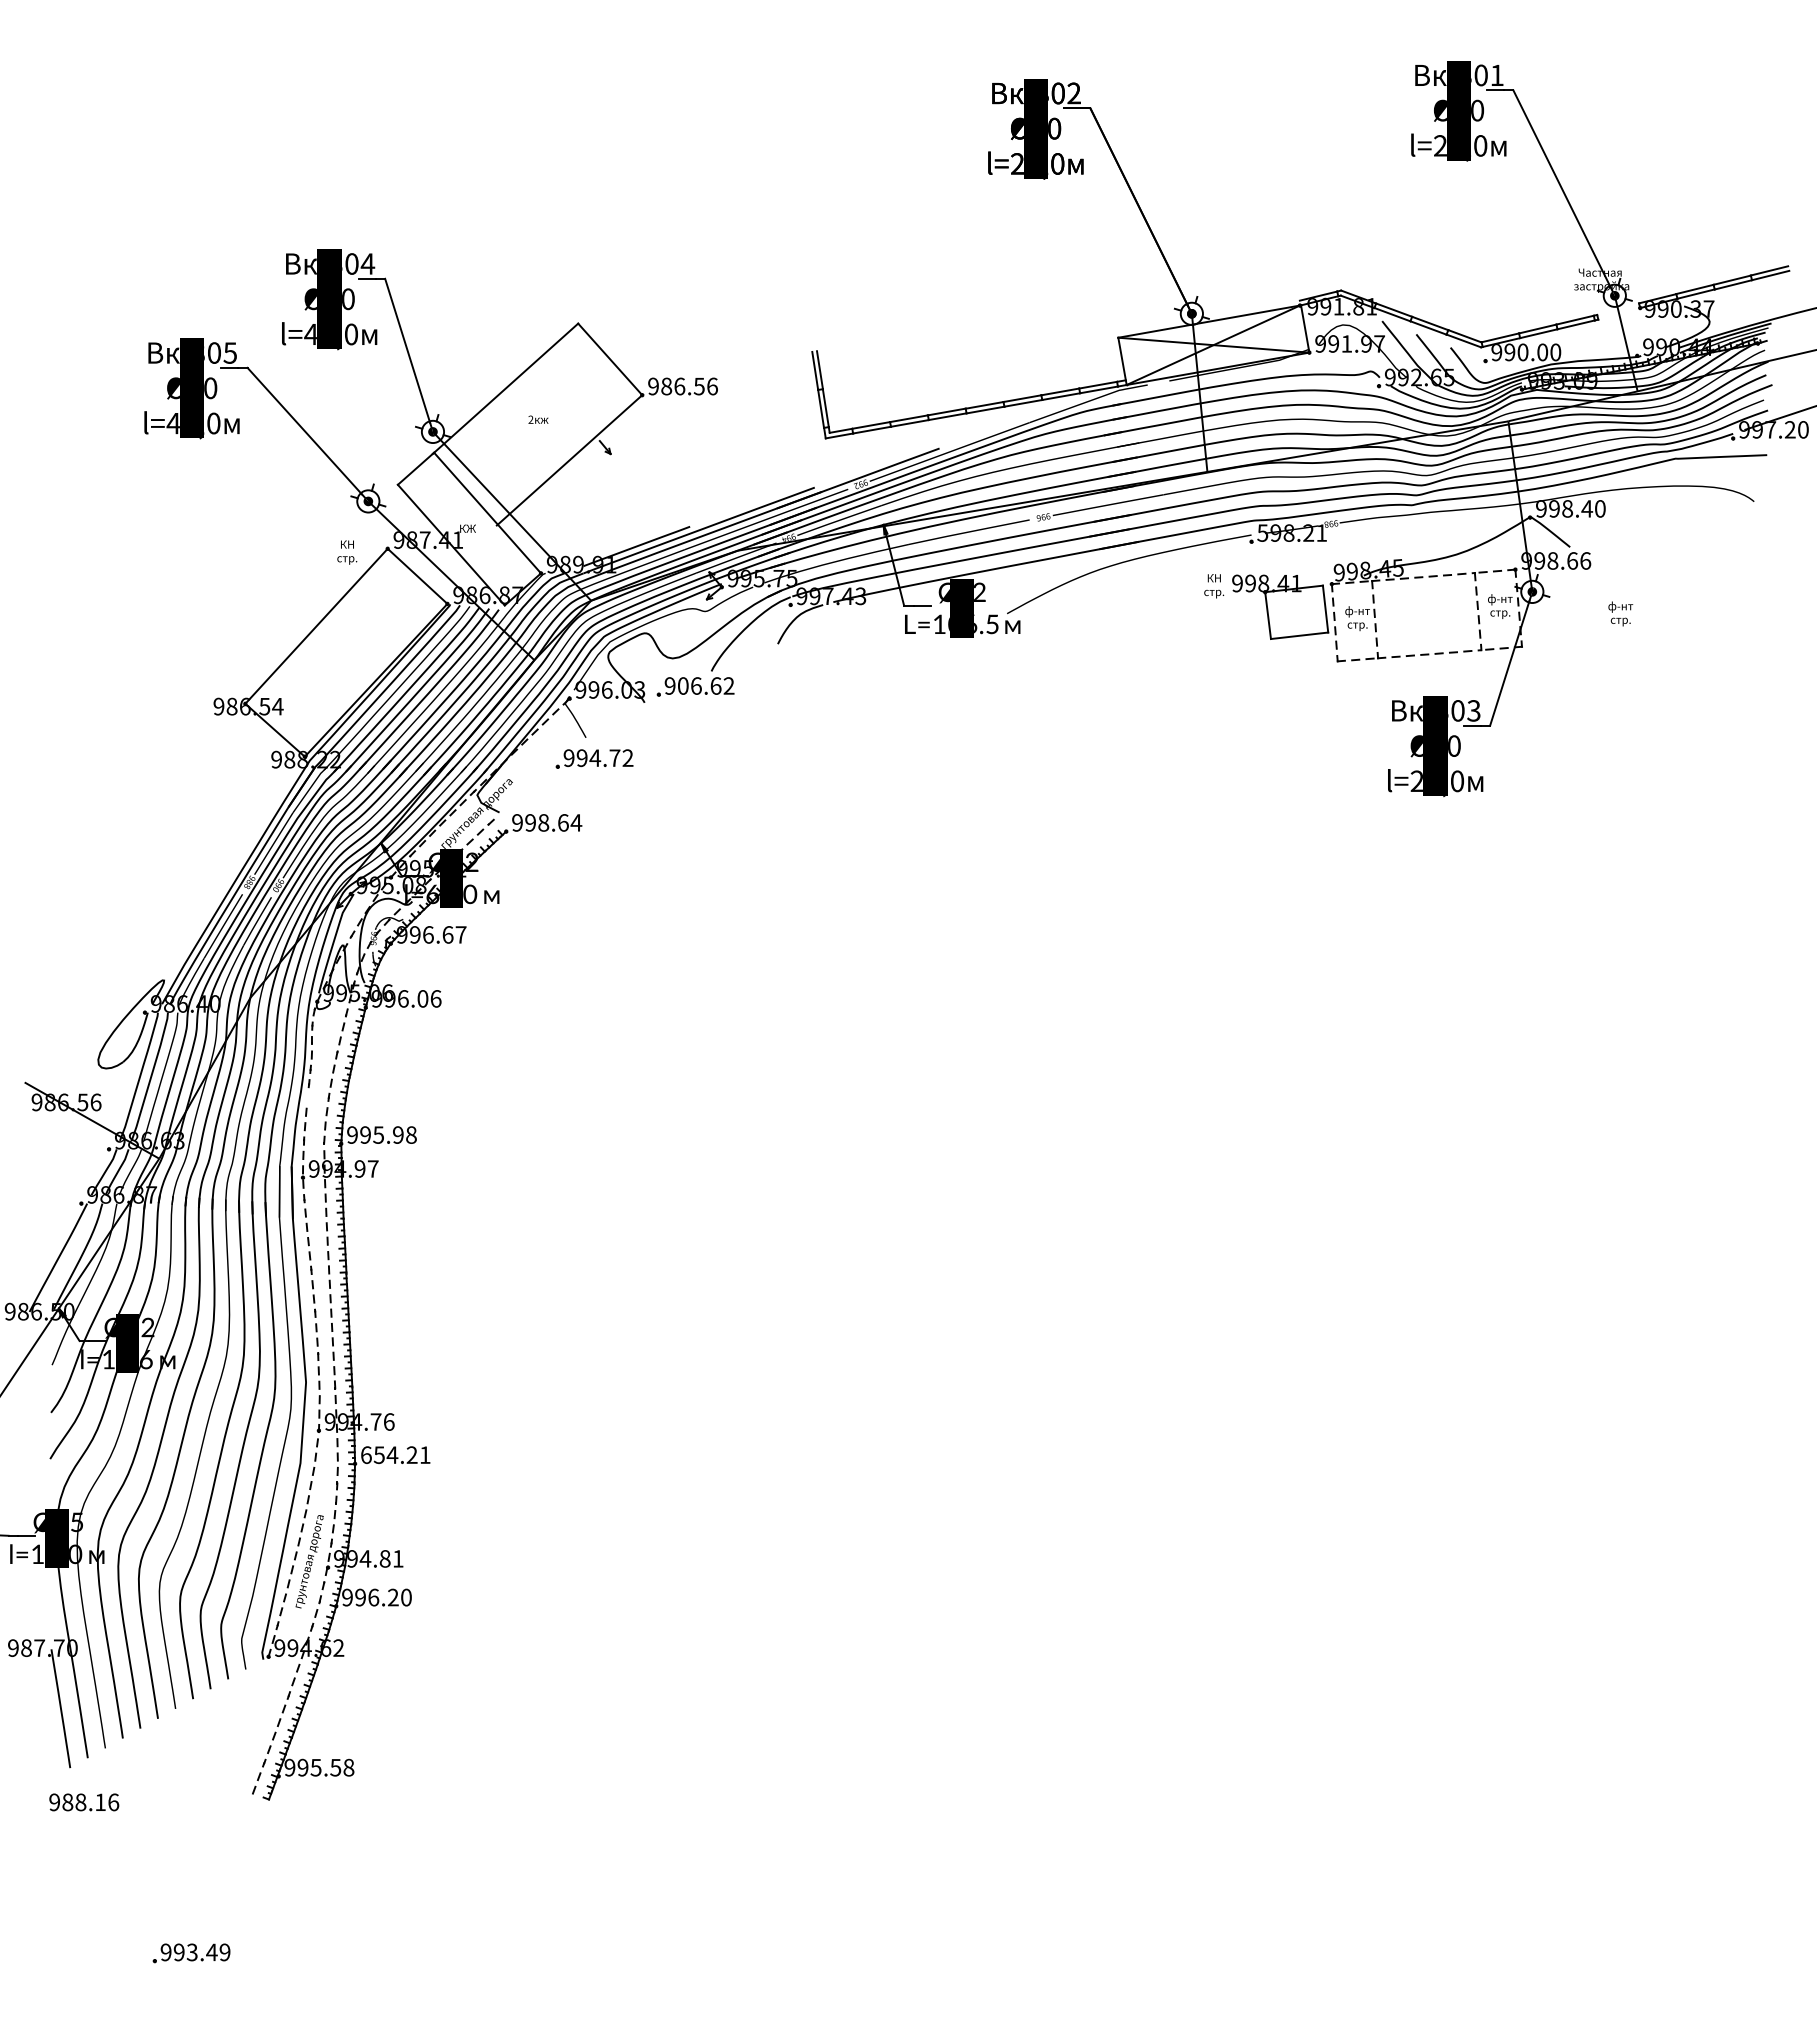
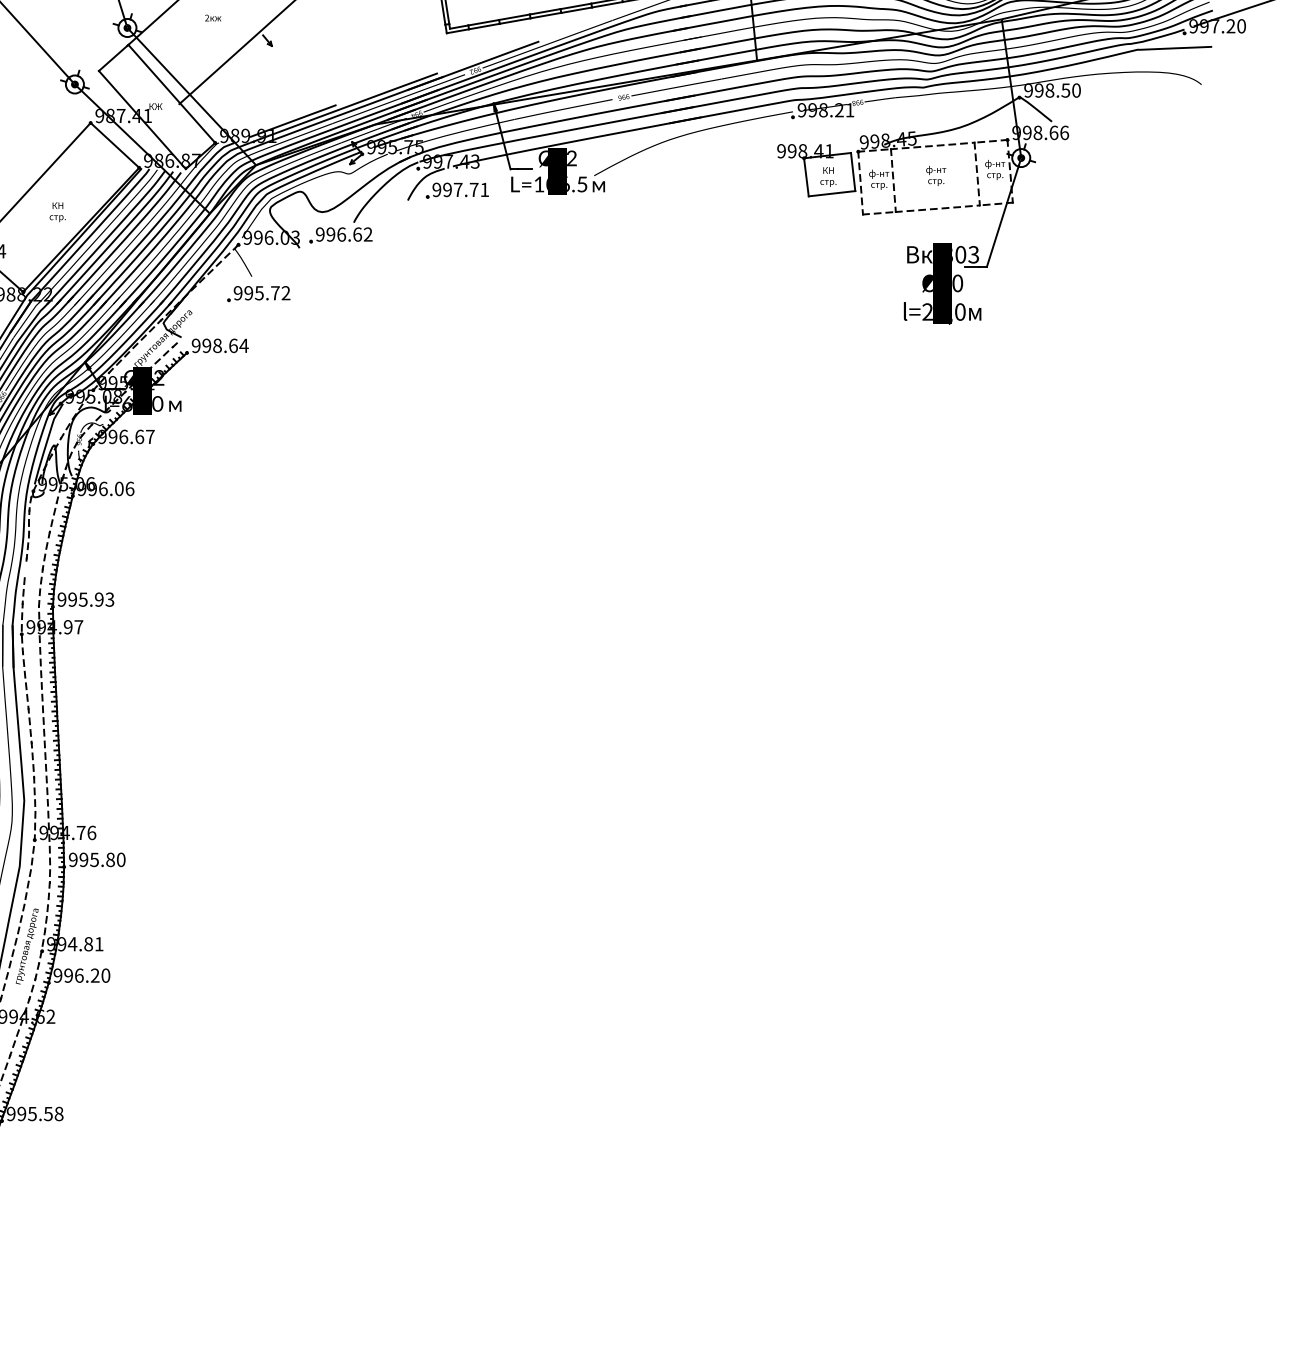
text: (1587, 508) -> (1066, 90), 998.40 -> 998.50
text: (1262, 532) -> (801, 109), 598.21 -> 998.21
text: (347, 552) -> (57, 212), moved
text: (1214, 586) -> (828, 177), moved
text: (1620, 613) -> (936, 175), moved
part: (838, 631) -> (457, 190), added
text: (682, 685) -> (330, 234), 906.62 -> 996.62
text: (595, 758) -> (259, 293), 994.72 -> 995.72
text: (410, 1134) -> (109, 599), 995.98 -> 995.93
text: (395, 1455) -> (96, 860), 654.21 -> 995.80

